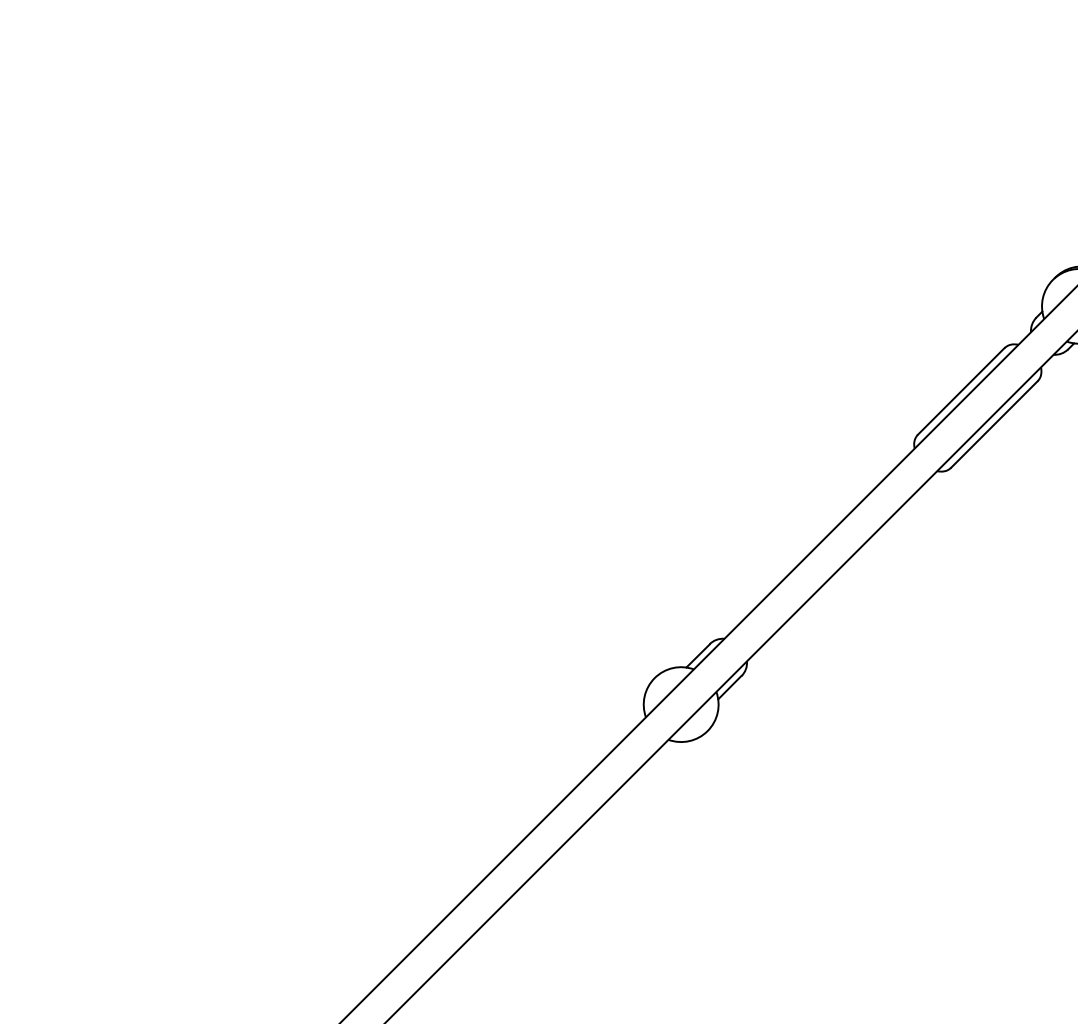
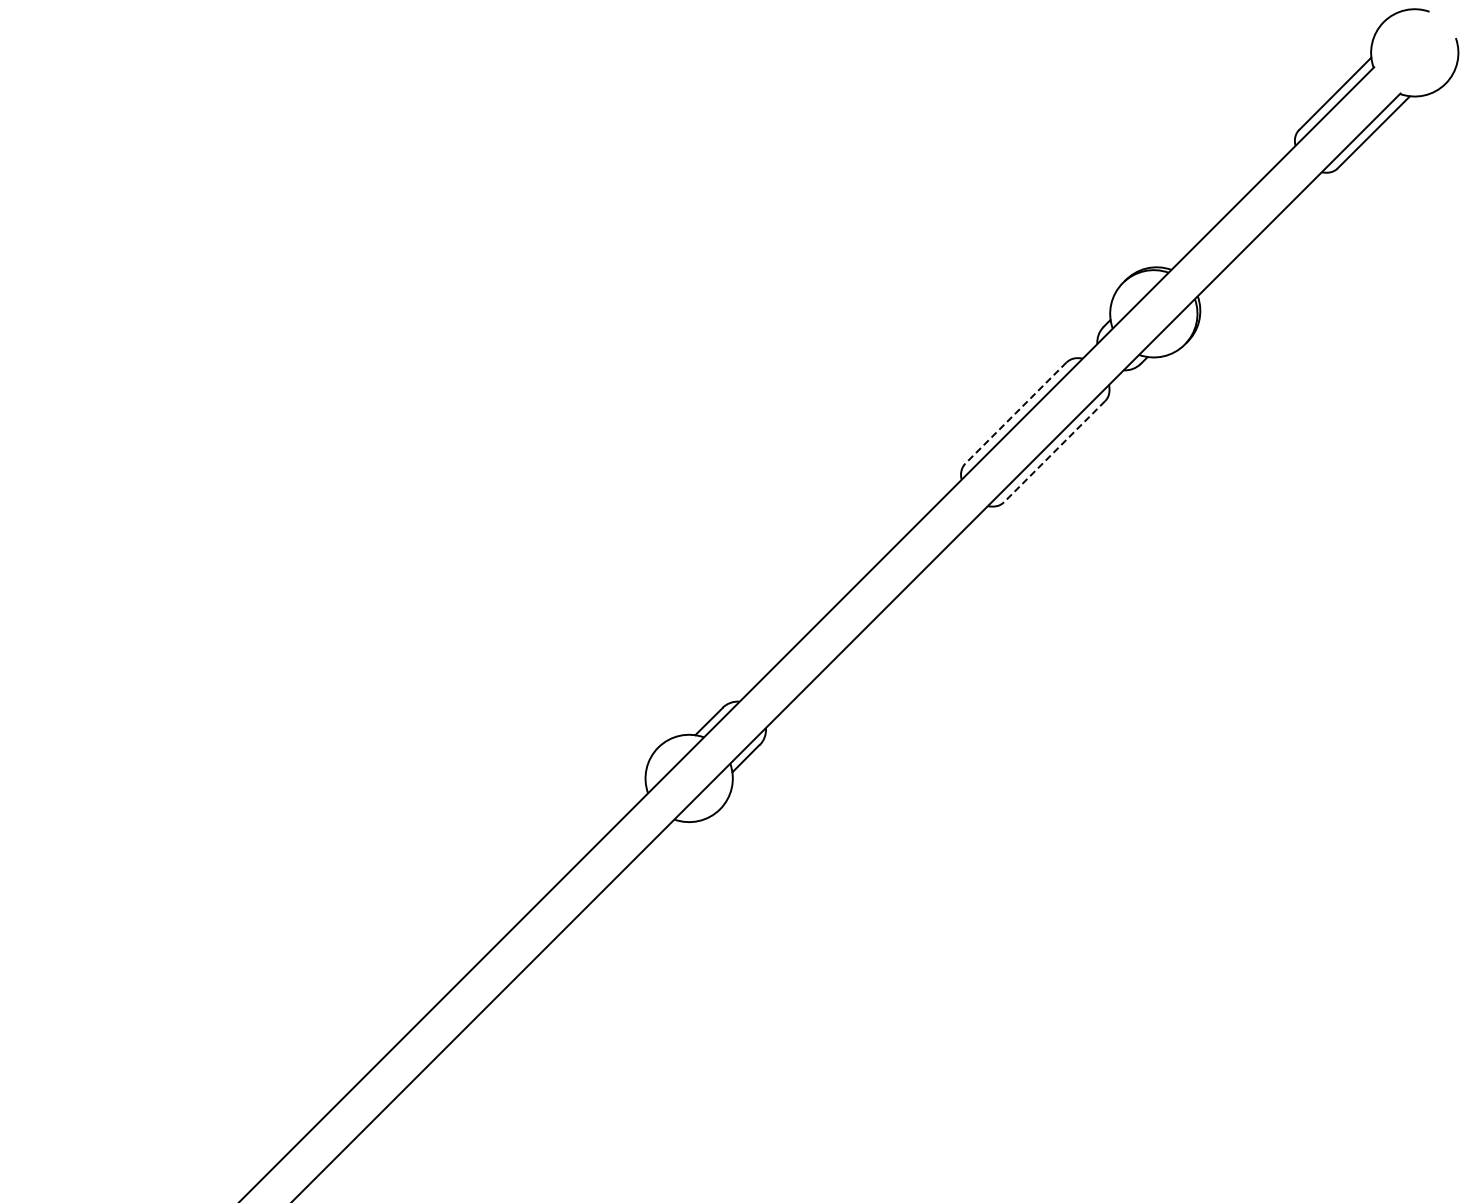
line: (960, 391) -> (1015, 413), solid -> dashed
line: (994, 425) -> (1054, 452), solid -> dashed

